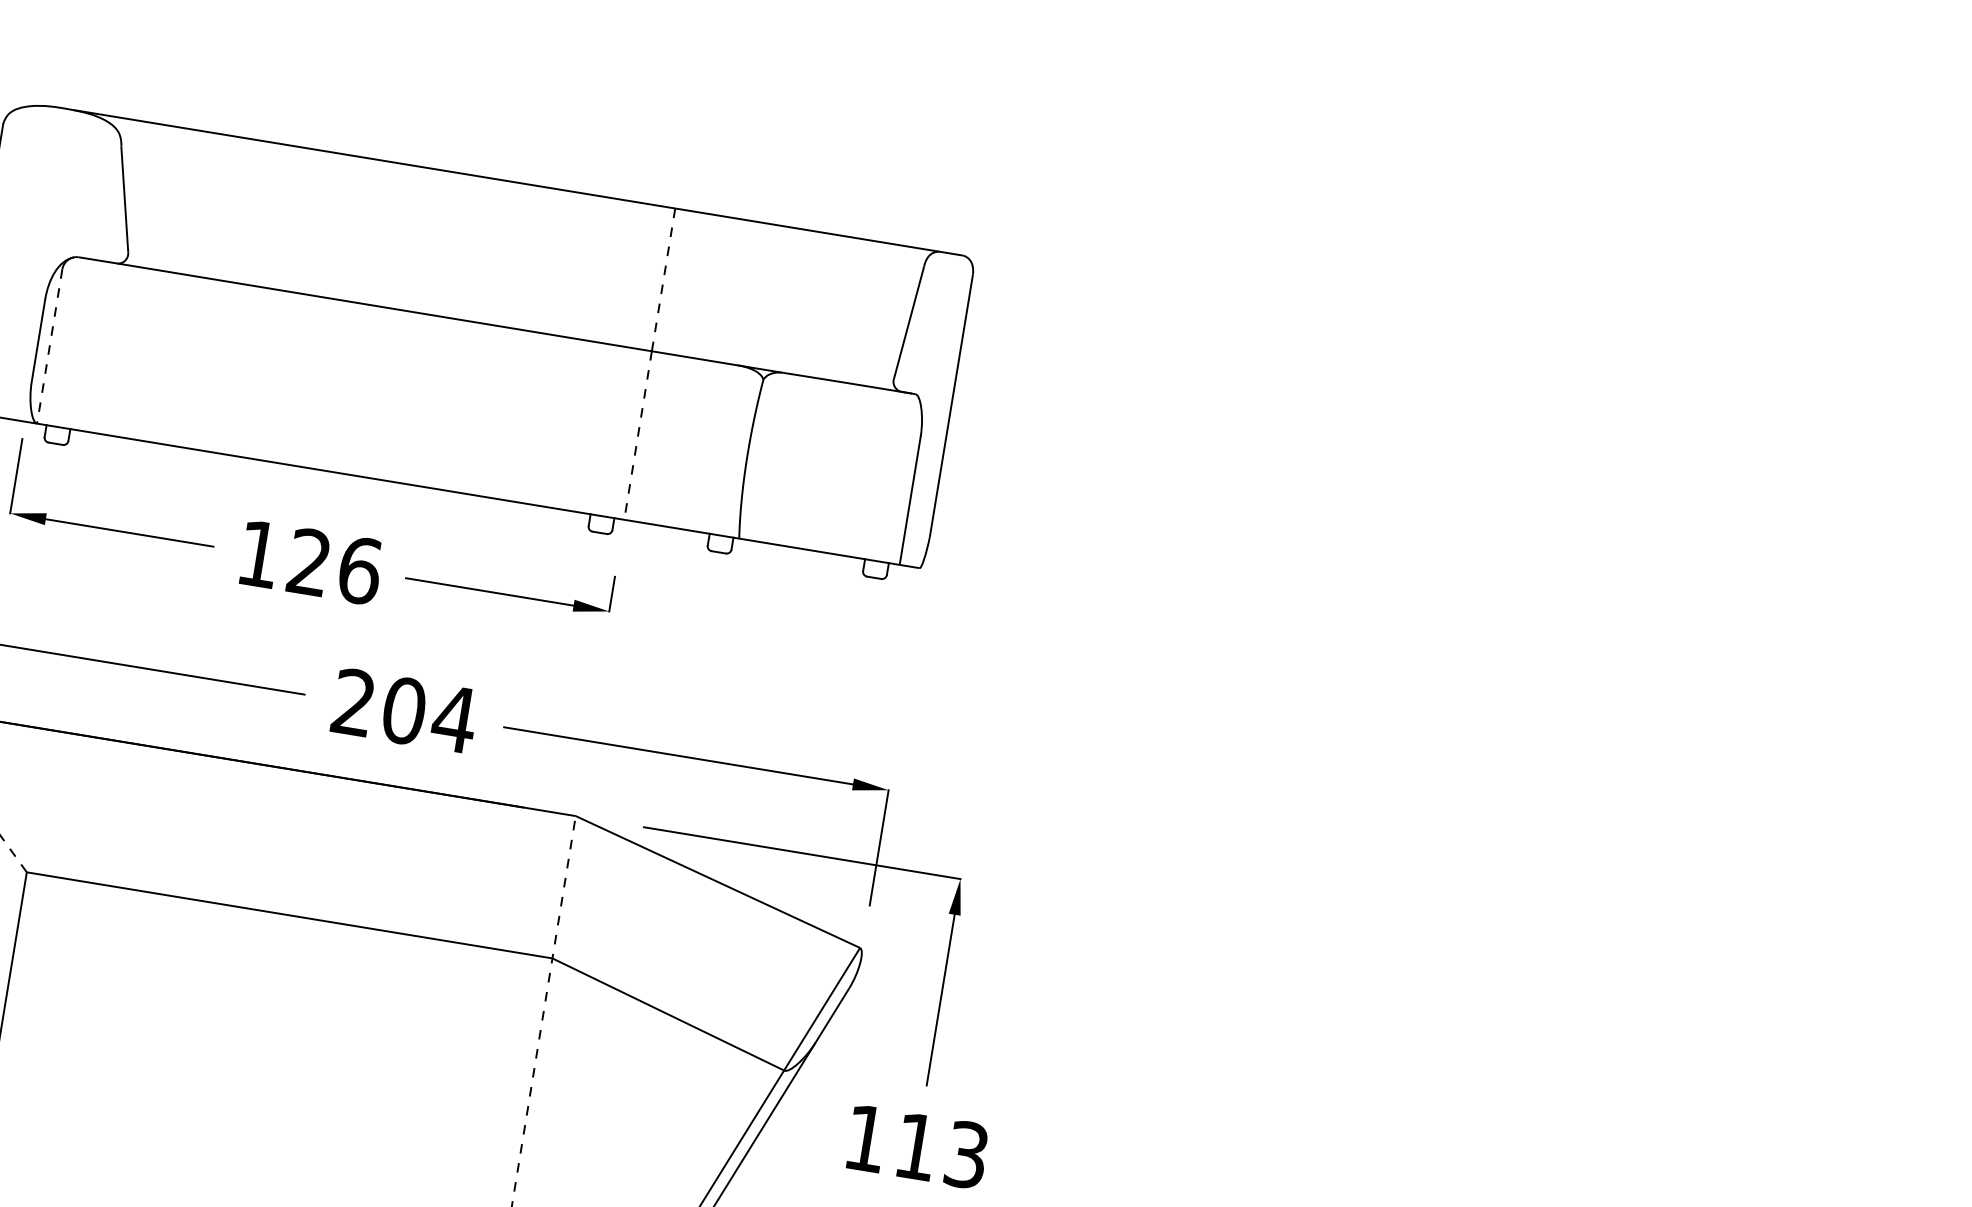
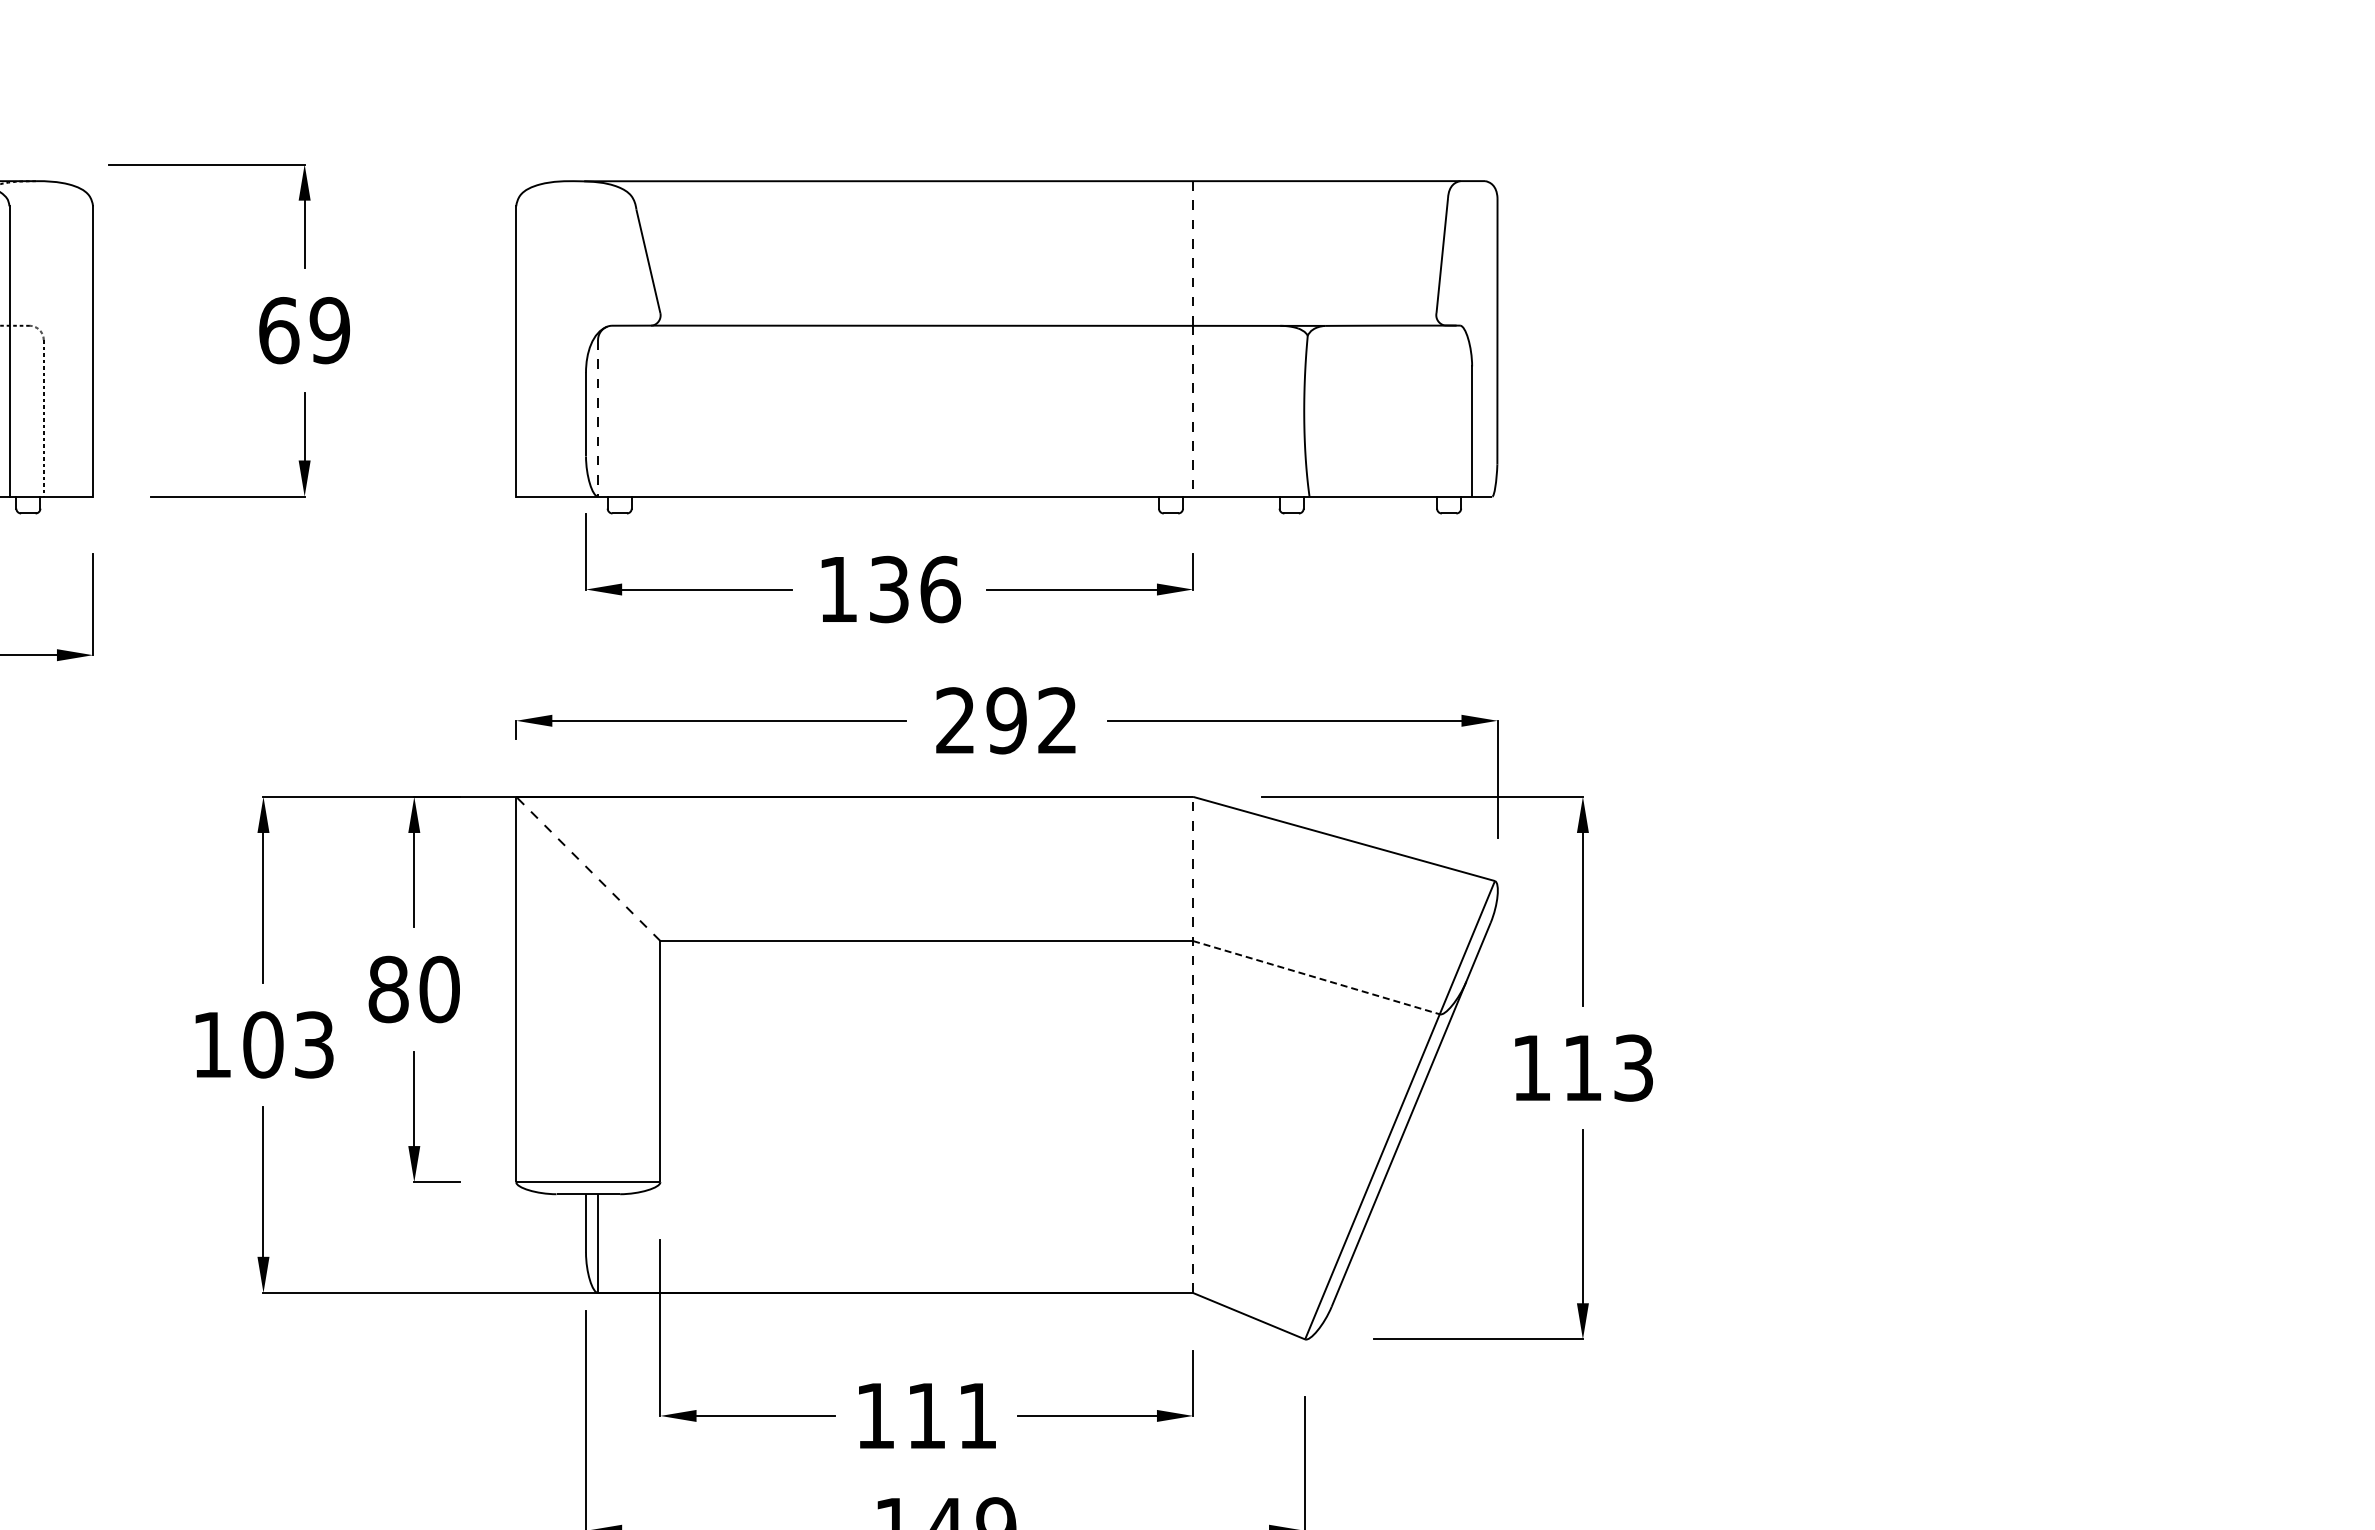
text: (308, 562) -> (888, 589), 126 -> 136
text: (429, 714) -> (1032, 720), 204 -> 292
line: (668, 1014) -> (1316, 977), solid -> dashed

